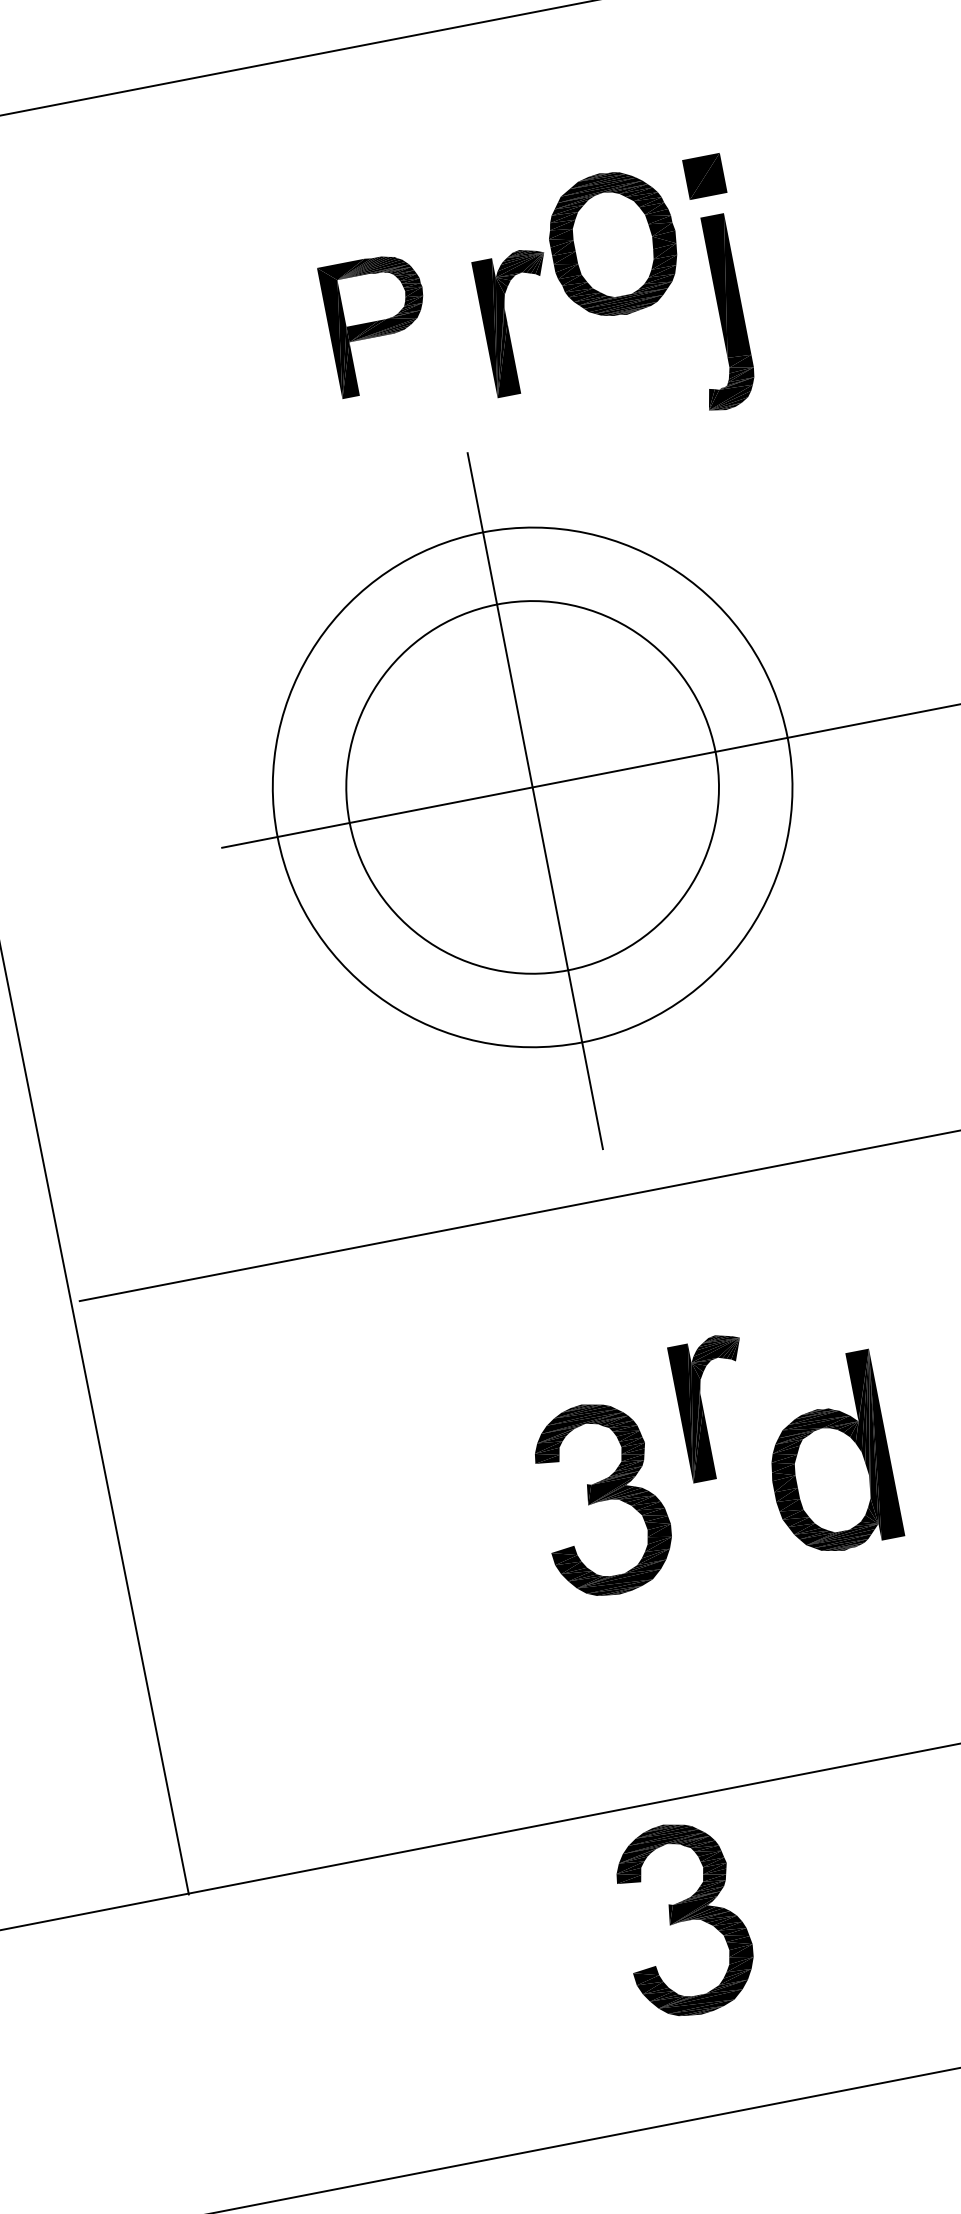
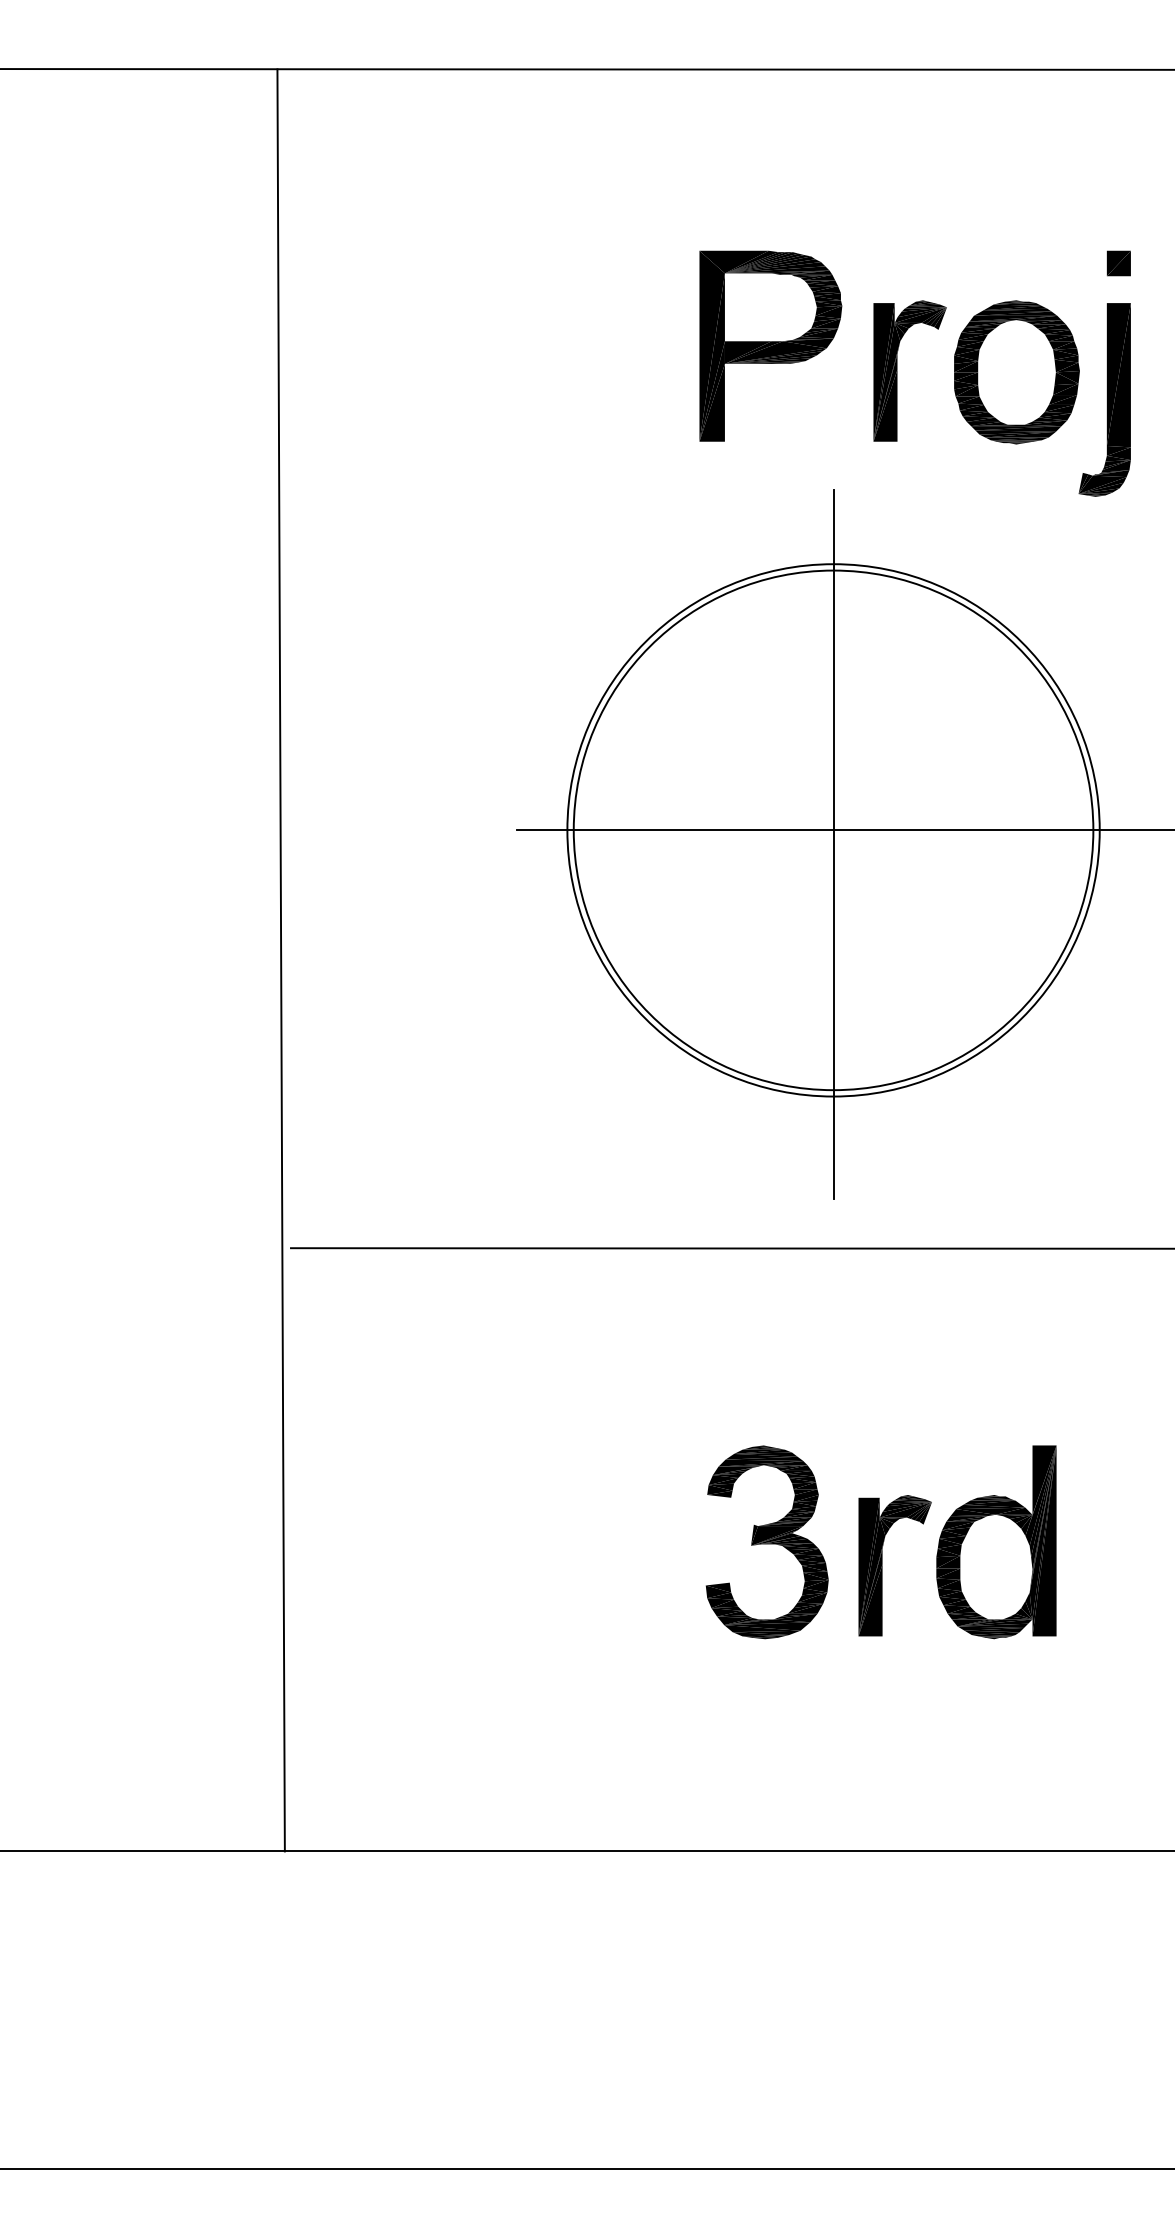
part: (704, 176) -> (1118, 263), size x0.62
part: (613, 244) -> (1016, 372), moved
part: (378, 323) -> (770, 345), size x1.43
circle: (532, 787) -> (833, 830), size x1.43
part: (703, 1409) -> (882, 1565), moved
part: (684, 1919) -> (766, 1970), removed

